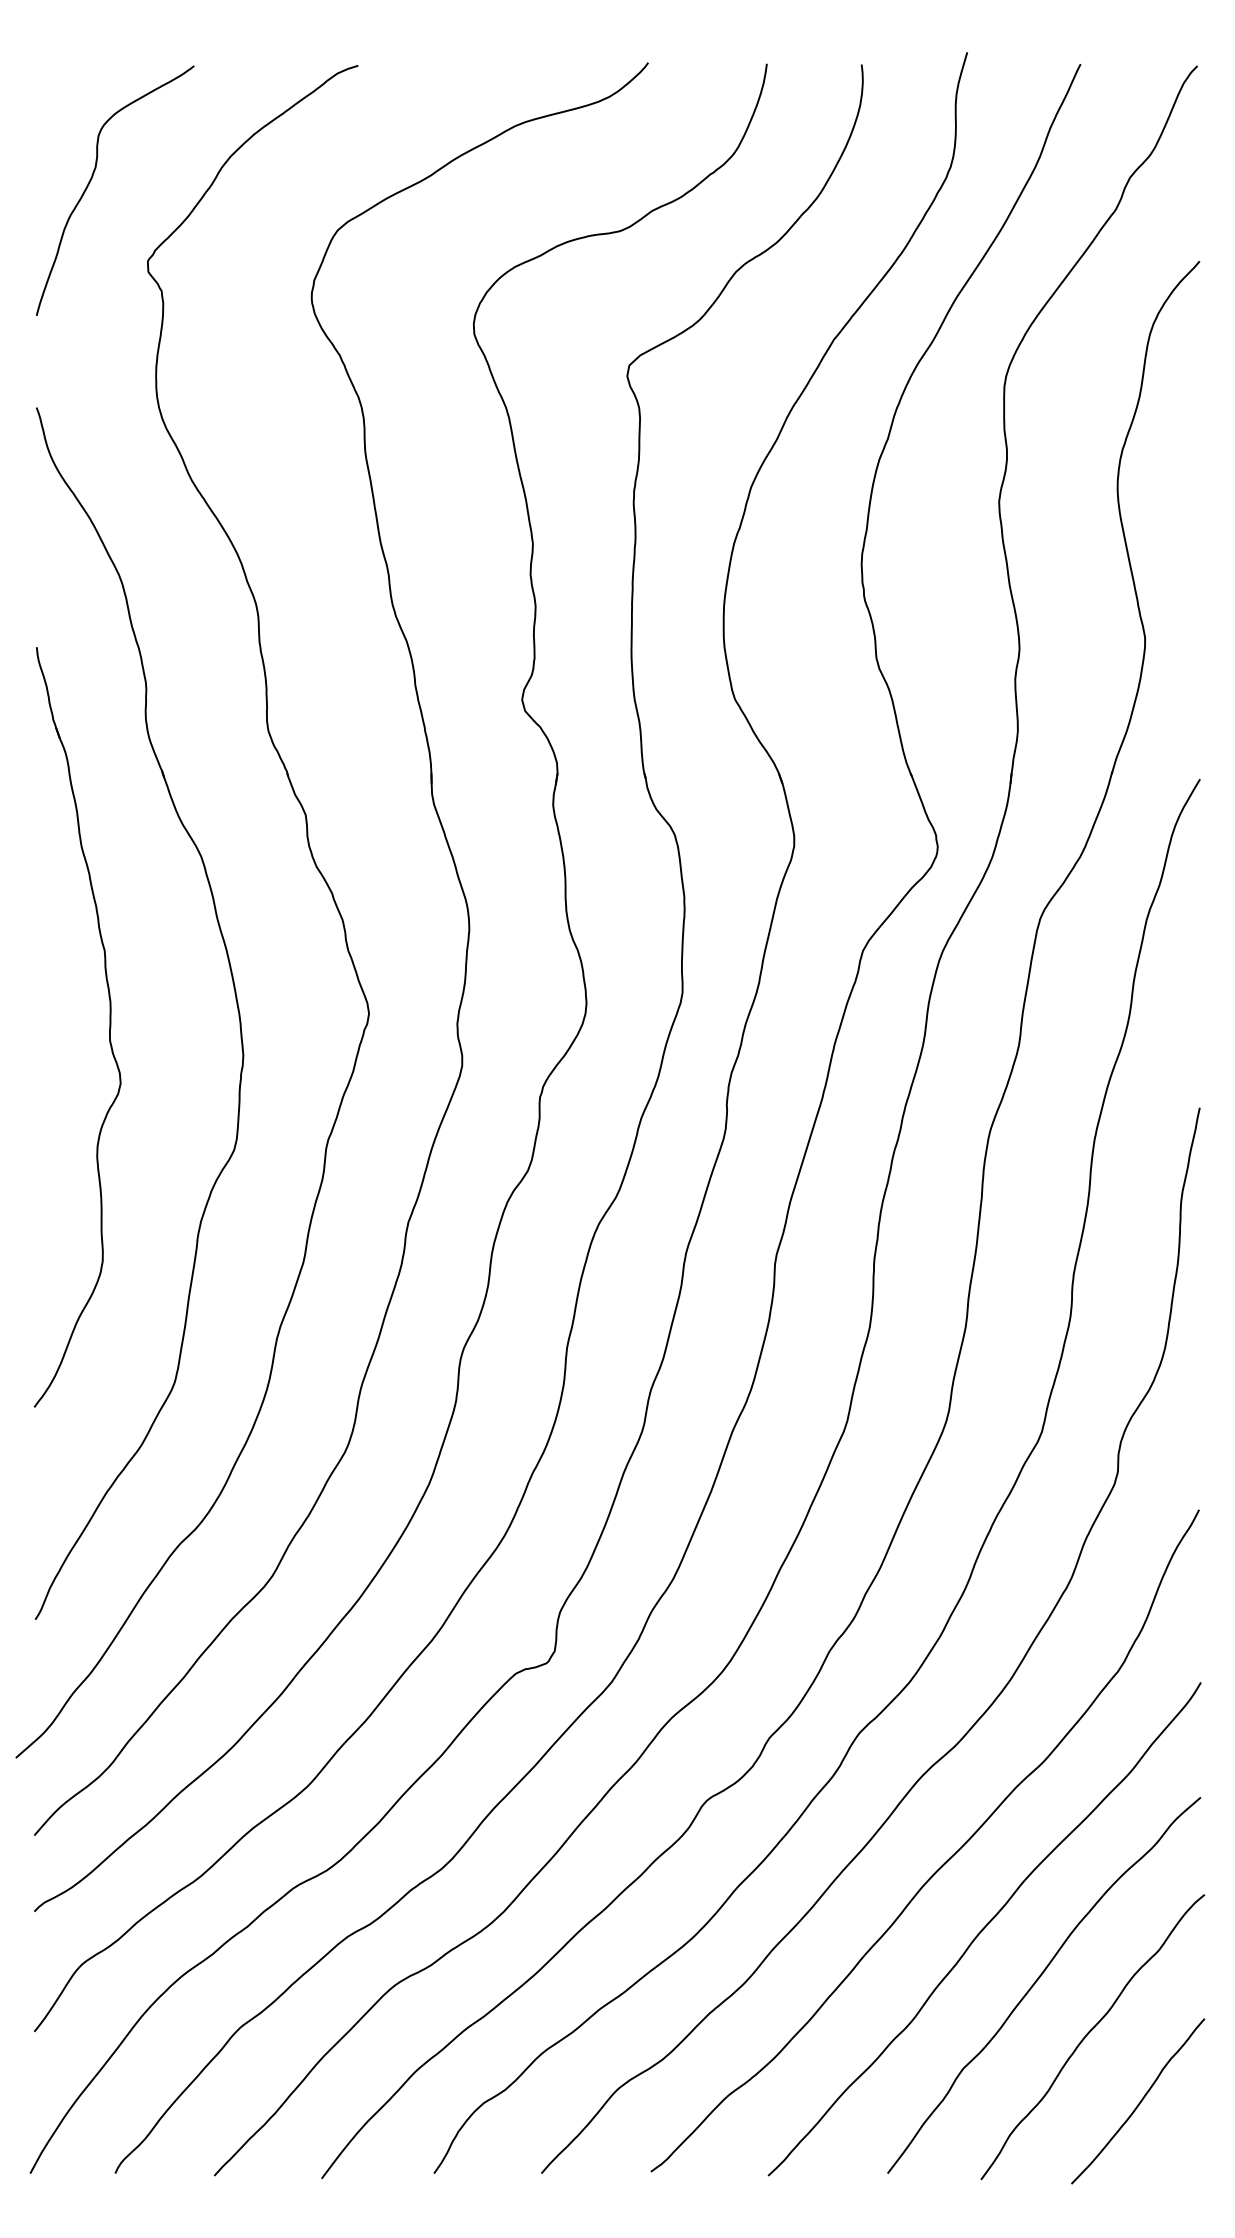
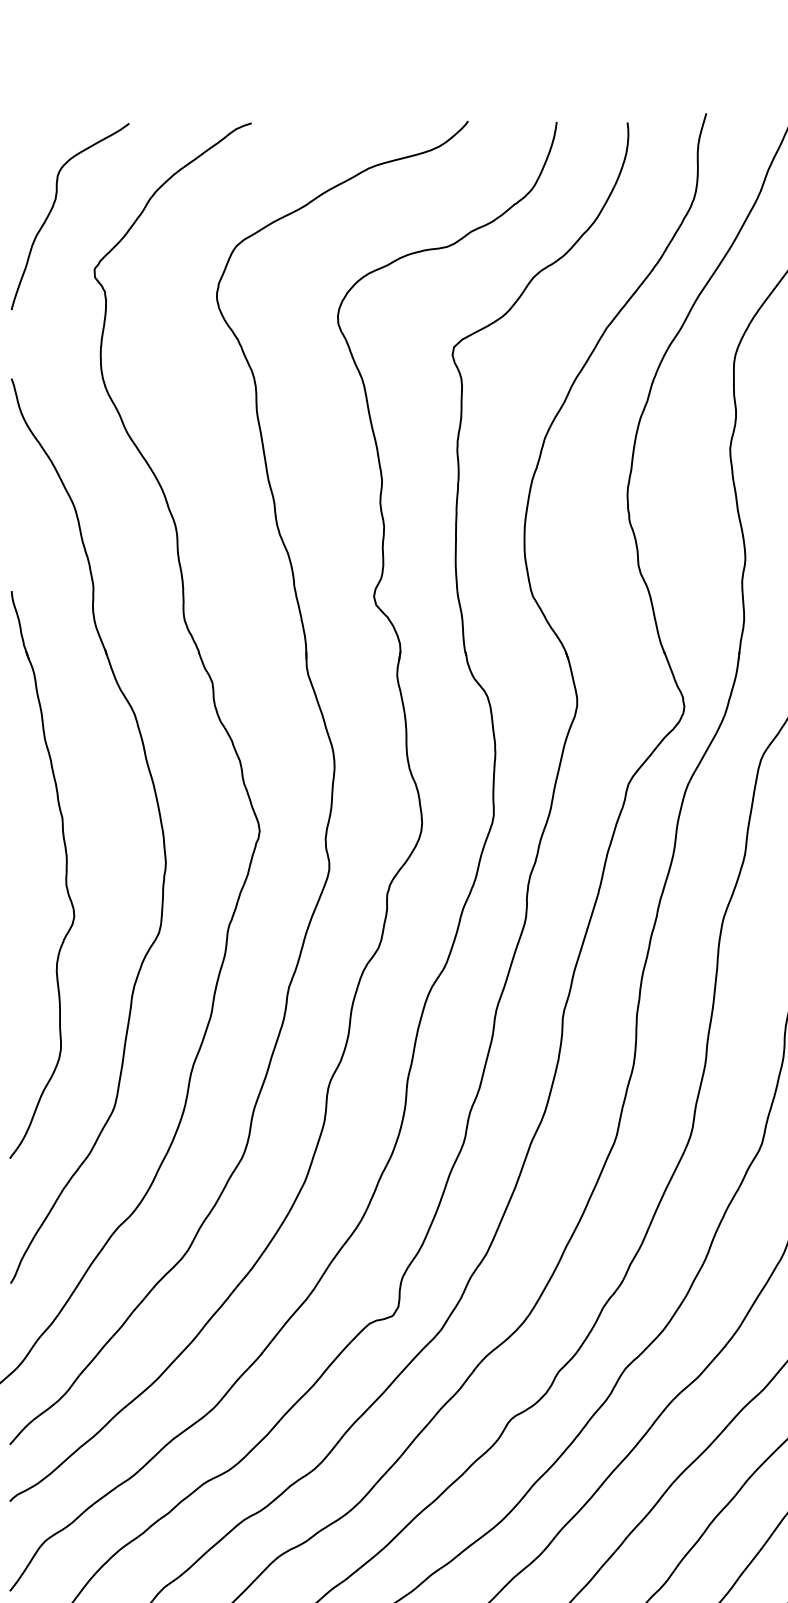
part: (109, 1027) -> (65, 875), moved

